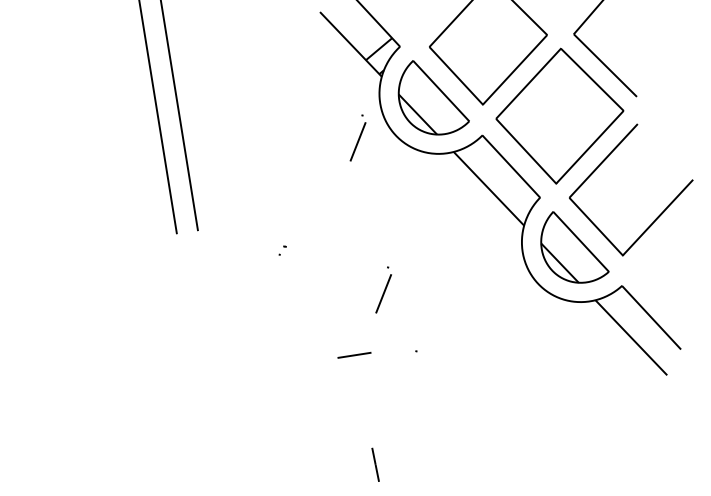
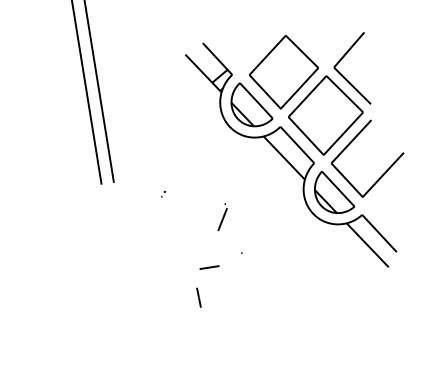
part: (357, 138) -> (207, 128), removed
line: (354, 355) -> (209, 267), moved
line: (374, 464) -> (198, 297), moved

